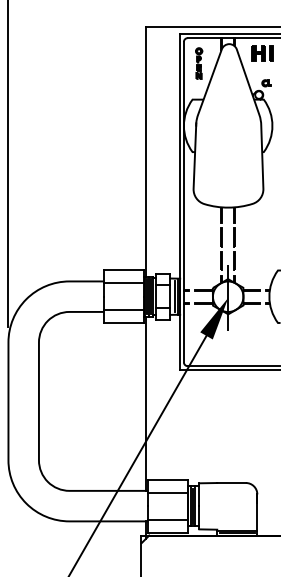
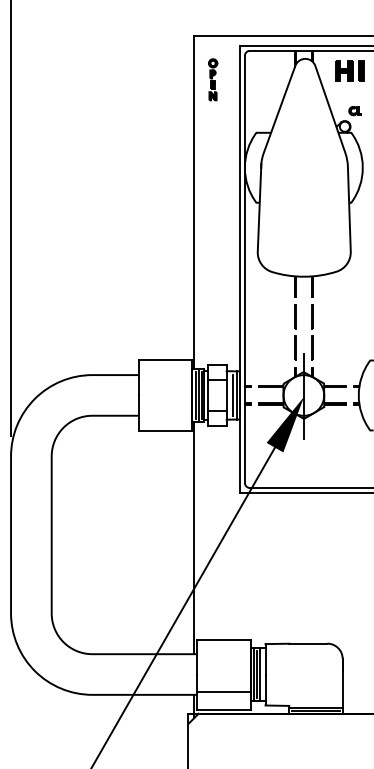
part: (199, 63) -> (213, 79), moved
line: (124, 283) -> (165, 377), removed
line: (124, 310) -> (165, 413), removed
line: (167, 493) -> (223, 657), removed

